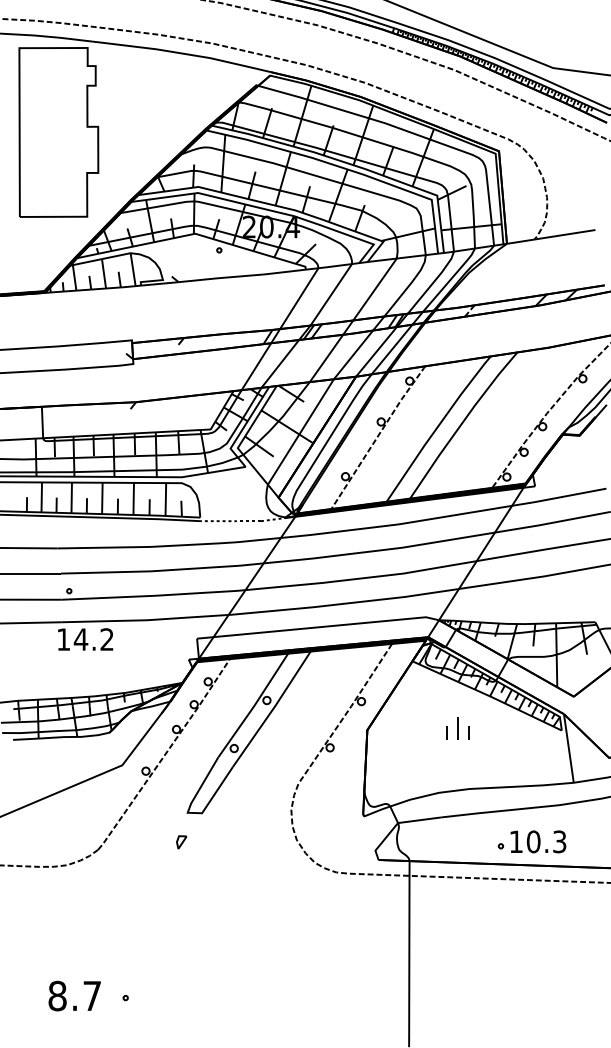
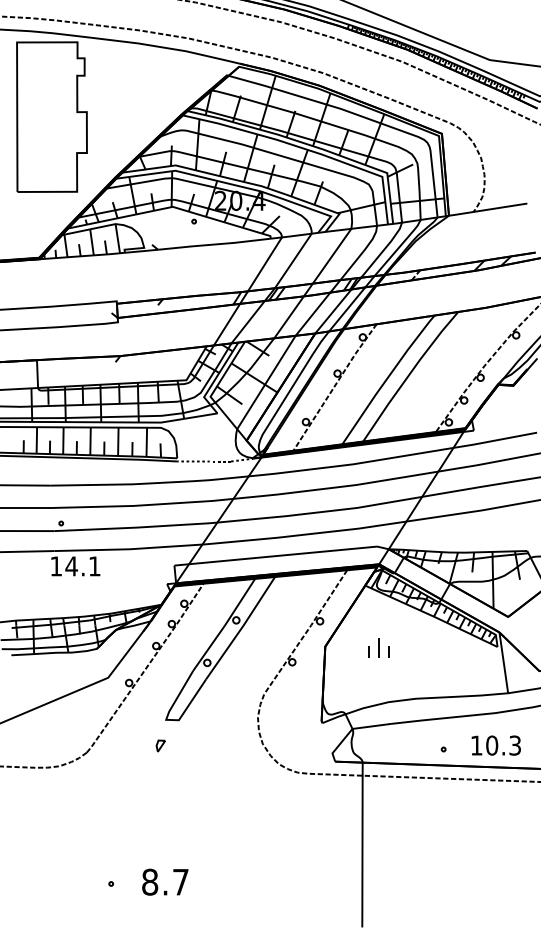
text: (106, 639) -> (94, 566), 14.2 -> 14.1
part: (457, 728) -> (378, 647), moved
text: (538, 841) -> (496, 745), moved
text: (74, 995) -> (165, 881), moved

